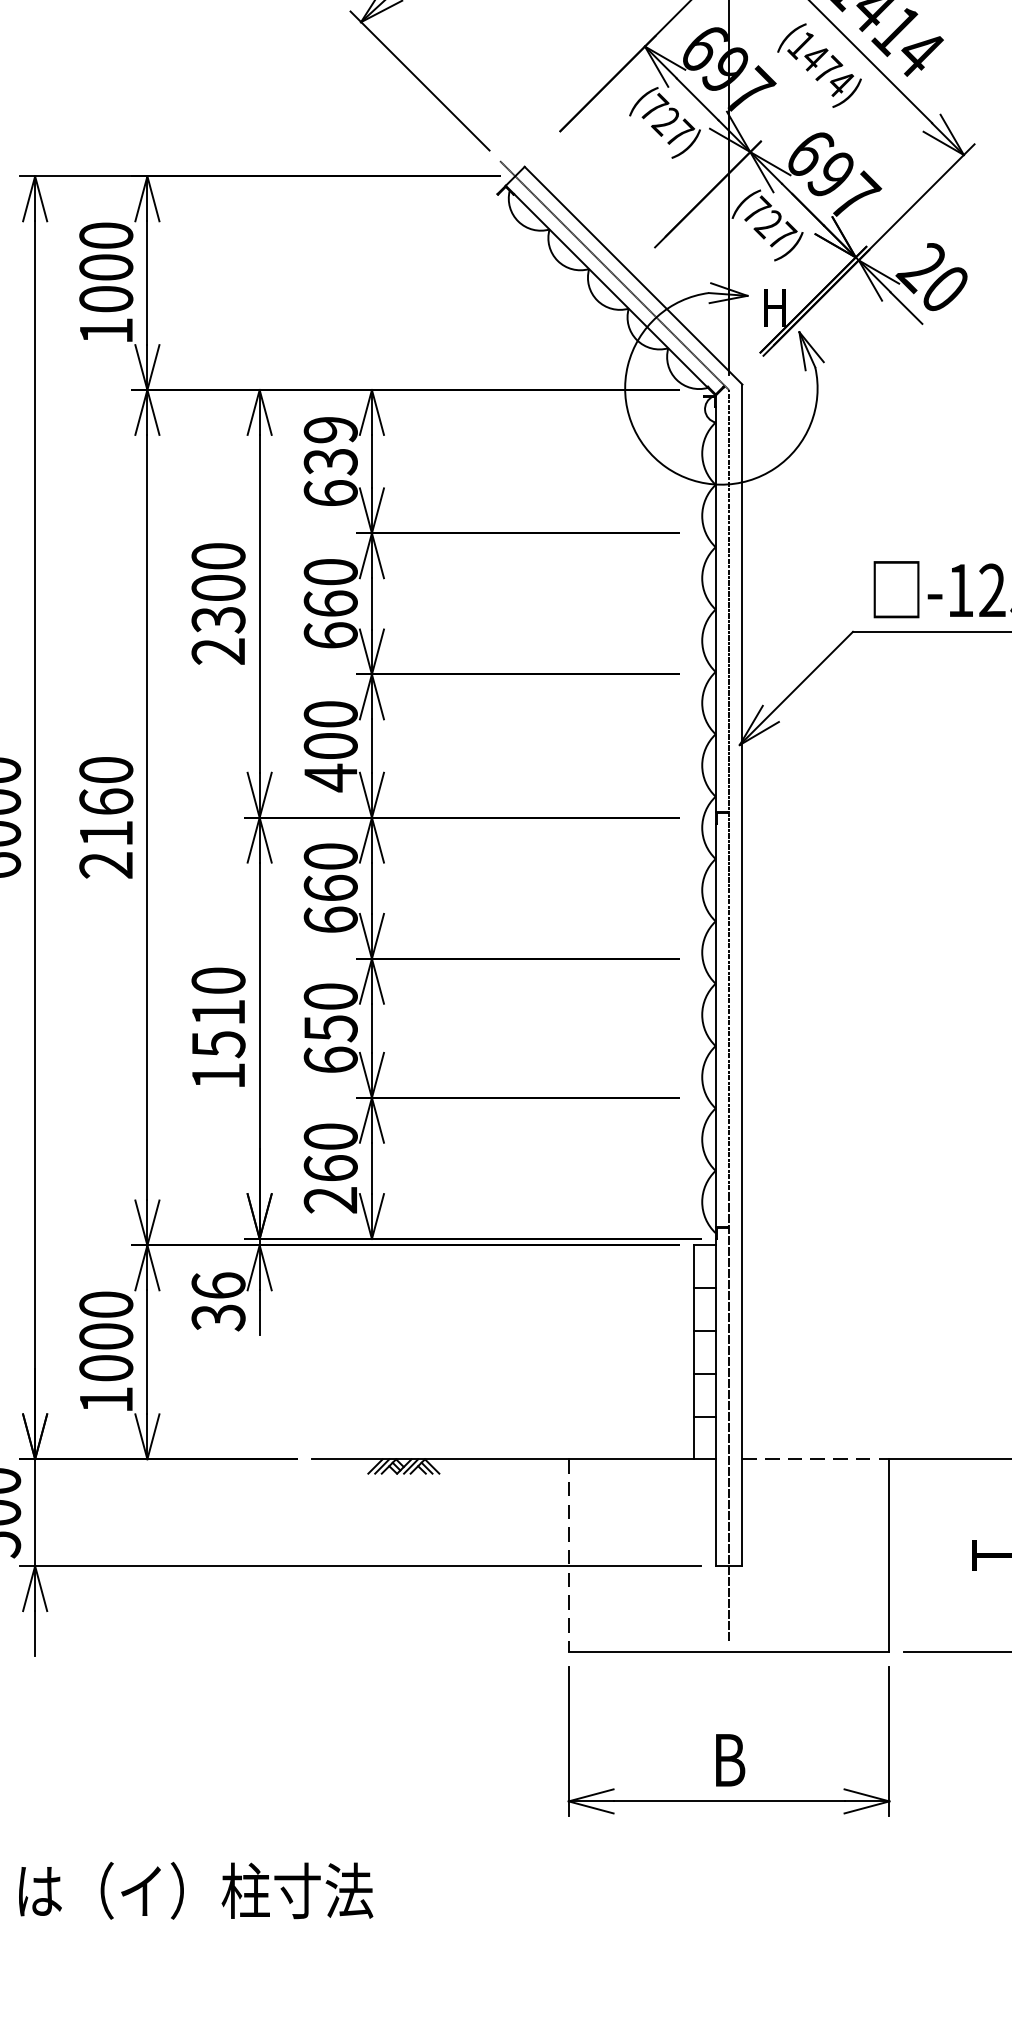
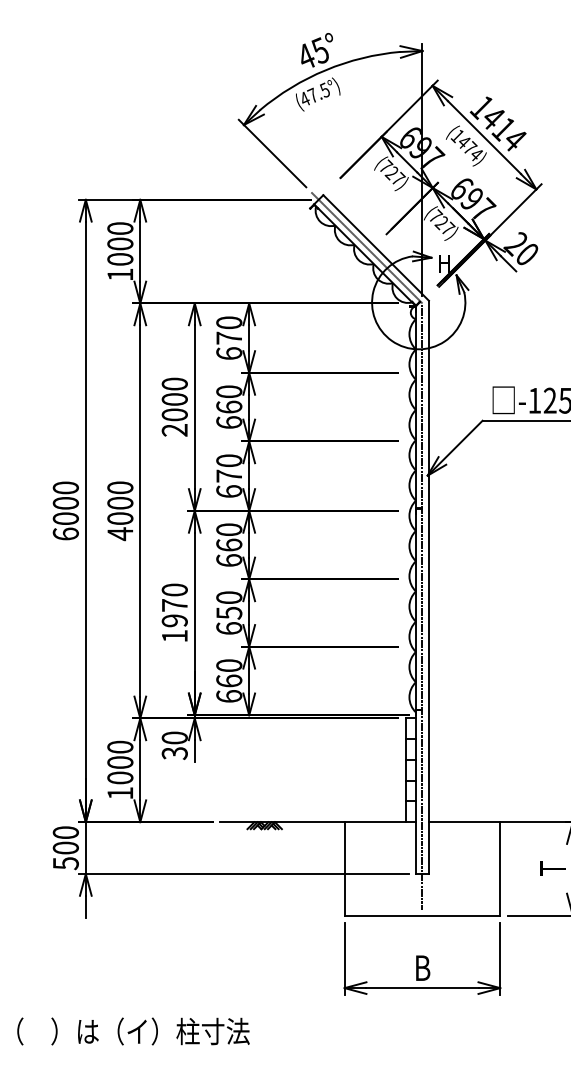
text: (331, 445) -> (229, 330), 639 -> 670
text: (217, 618) -> (174, 414), 2300 -> 2000
text: (331, 761) -> (229, 483), 400 -> 670
text: (106, 833) -> (120, 518), 2160 -> 4000
text: (217, 1029) -> (174, 613), 1510 -> 1970
text: (331, 1200) -> (229, 696), 260 -> 660
text: (217, 1284) -> (174, 737), 36 -> 30
line: (815, 1459) -> (464, 822), dashed -> solid
line: (568, 1554) -> (344, 868), dashed -> solid

